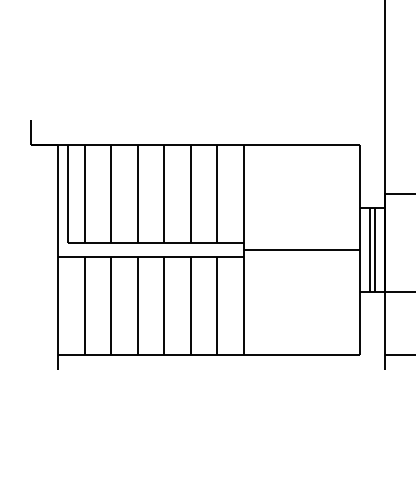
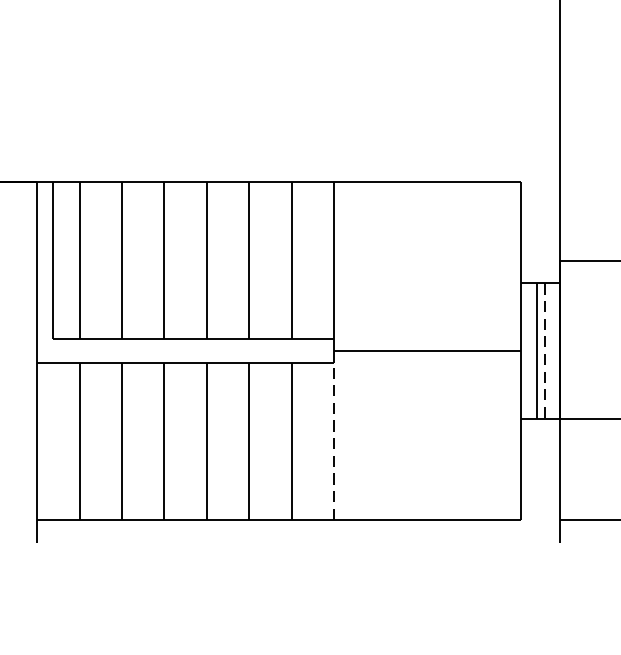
line: (374, 250) -> (544, 351), solid -> dashed
line: (243, 305) -> (334, 440), solid -> dashed

